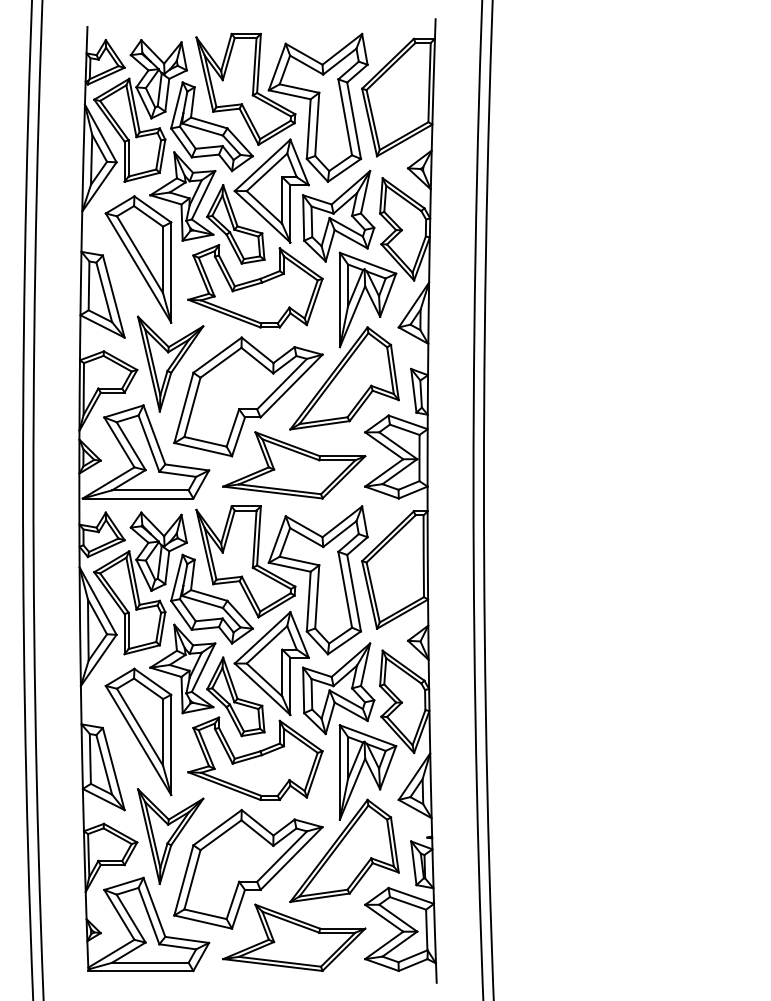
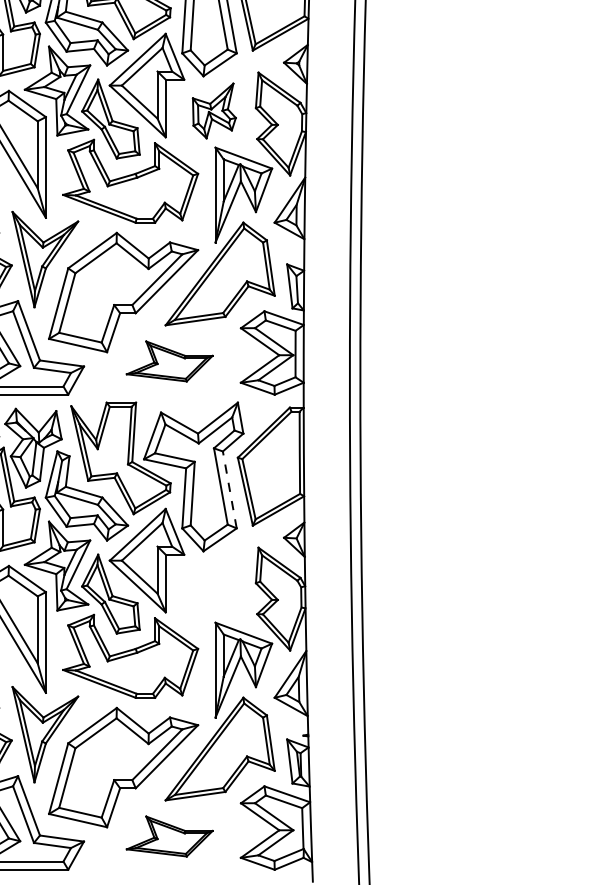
part: (338, 216) -> (214, 111), size x0.6
part: (294, 465) -> (169, 361), size x0.6
line: (354, 593) -> (230, 490), solid -> dashed
part: (338, 688) -> (214, 585), removed
part: (294, 937) -> (169, 836), size x0.6

